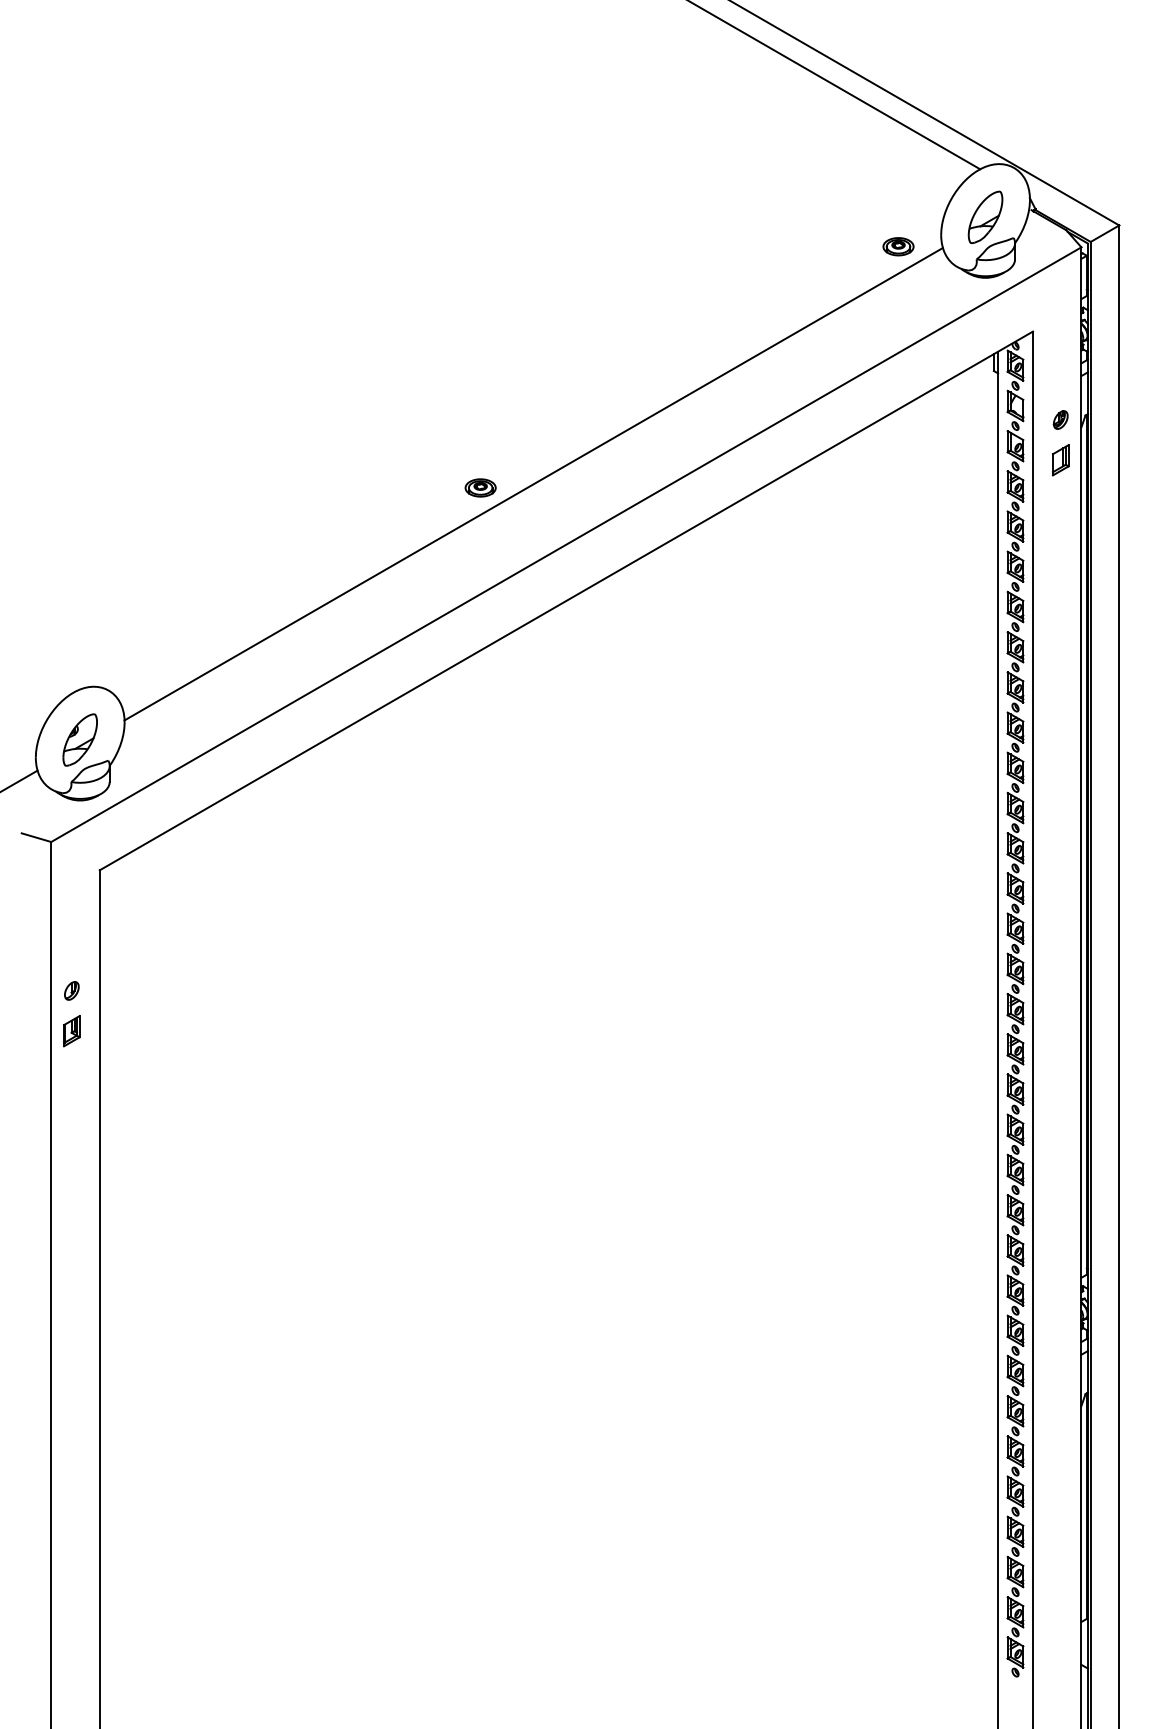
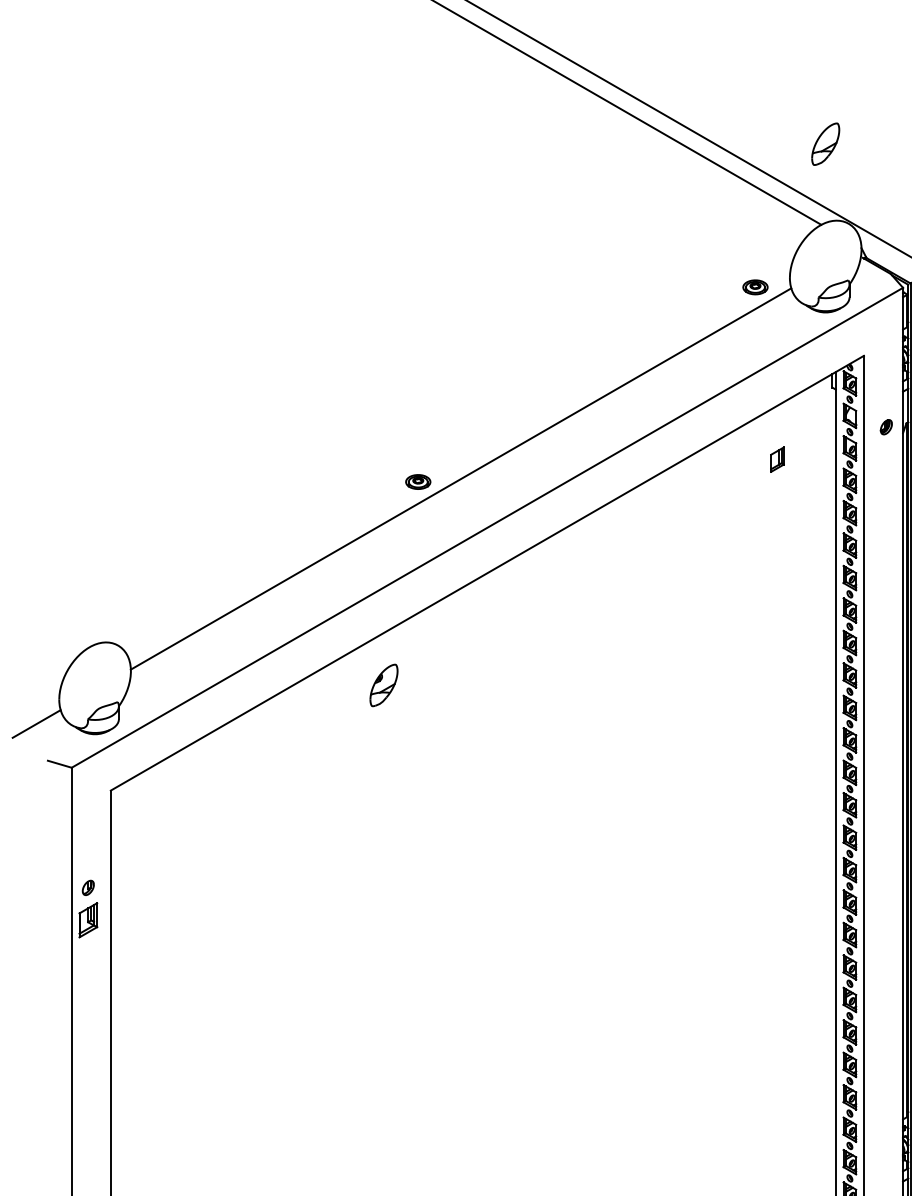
part: (985, 216) -> (825, 143), moved
part: (1060, 460) -> (777, 459), moved
part: (79, 739) -> (383, 685), moved
part: (71, 1031) -> (88, 920), size x1.4

